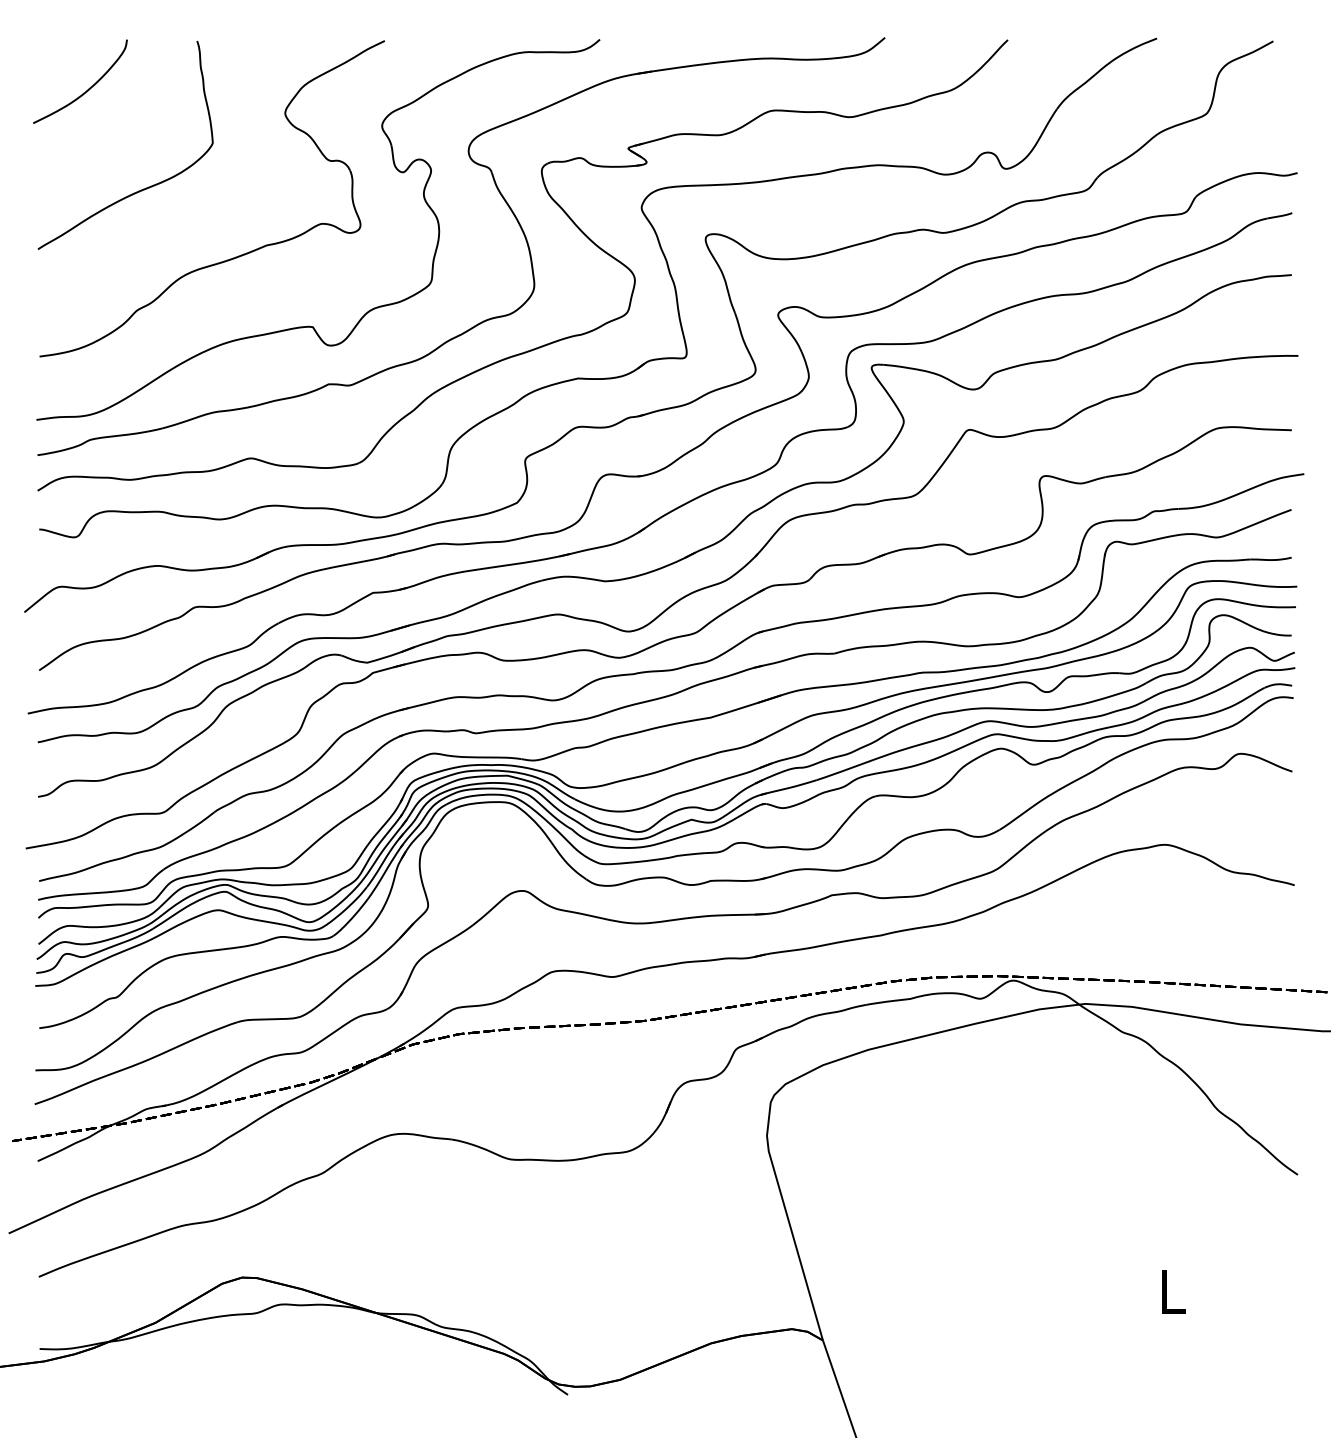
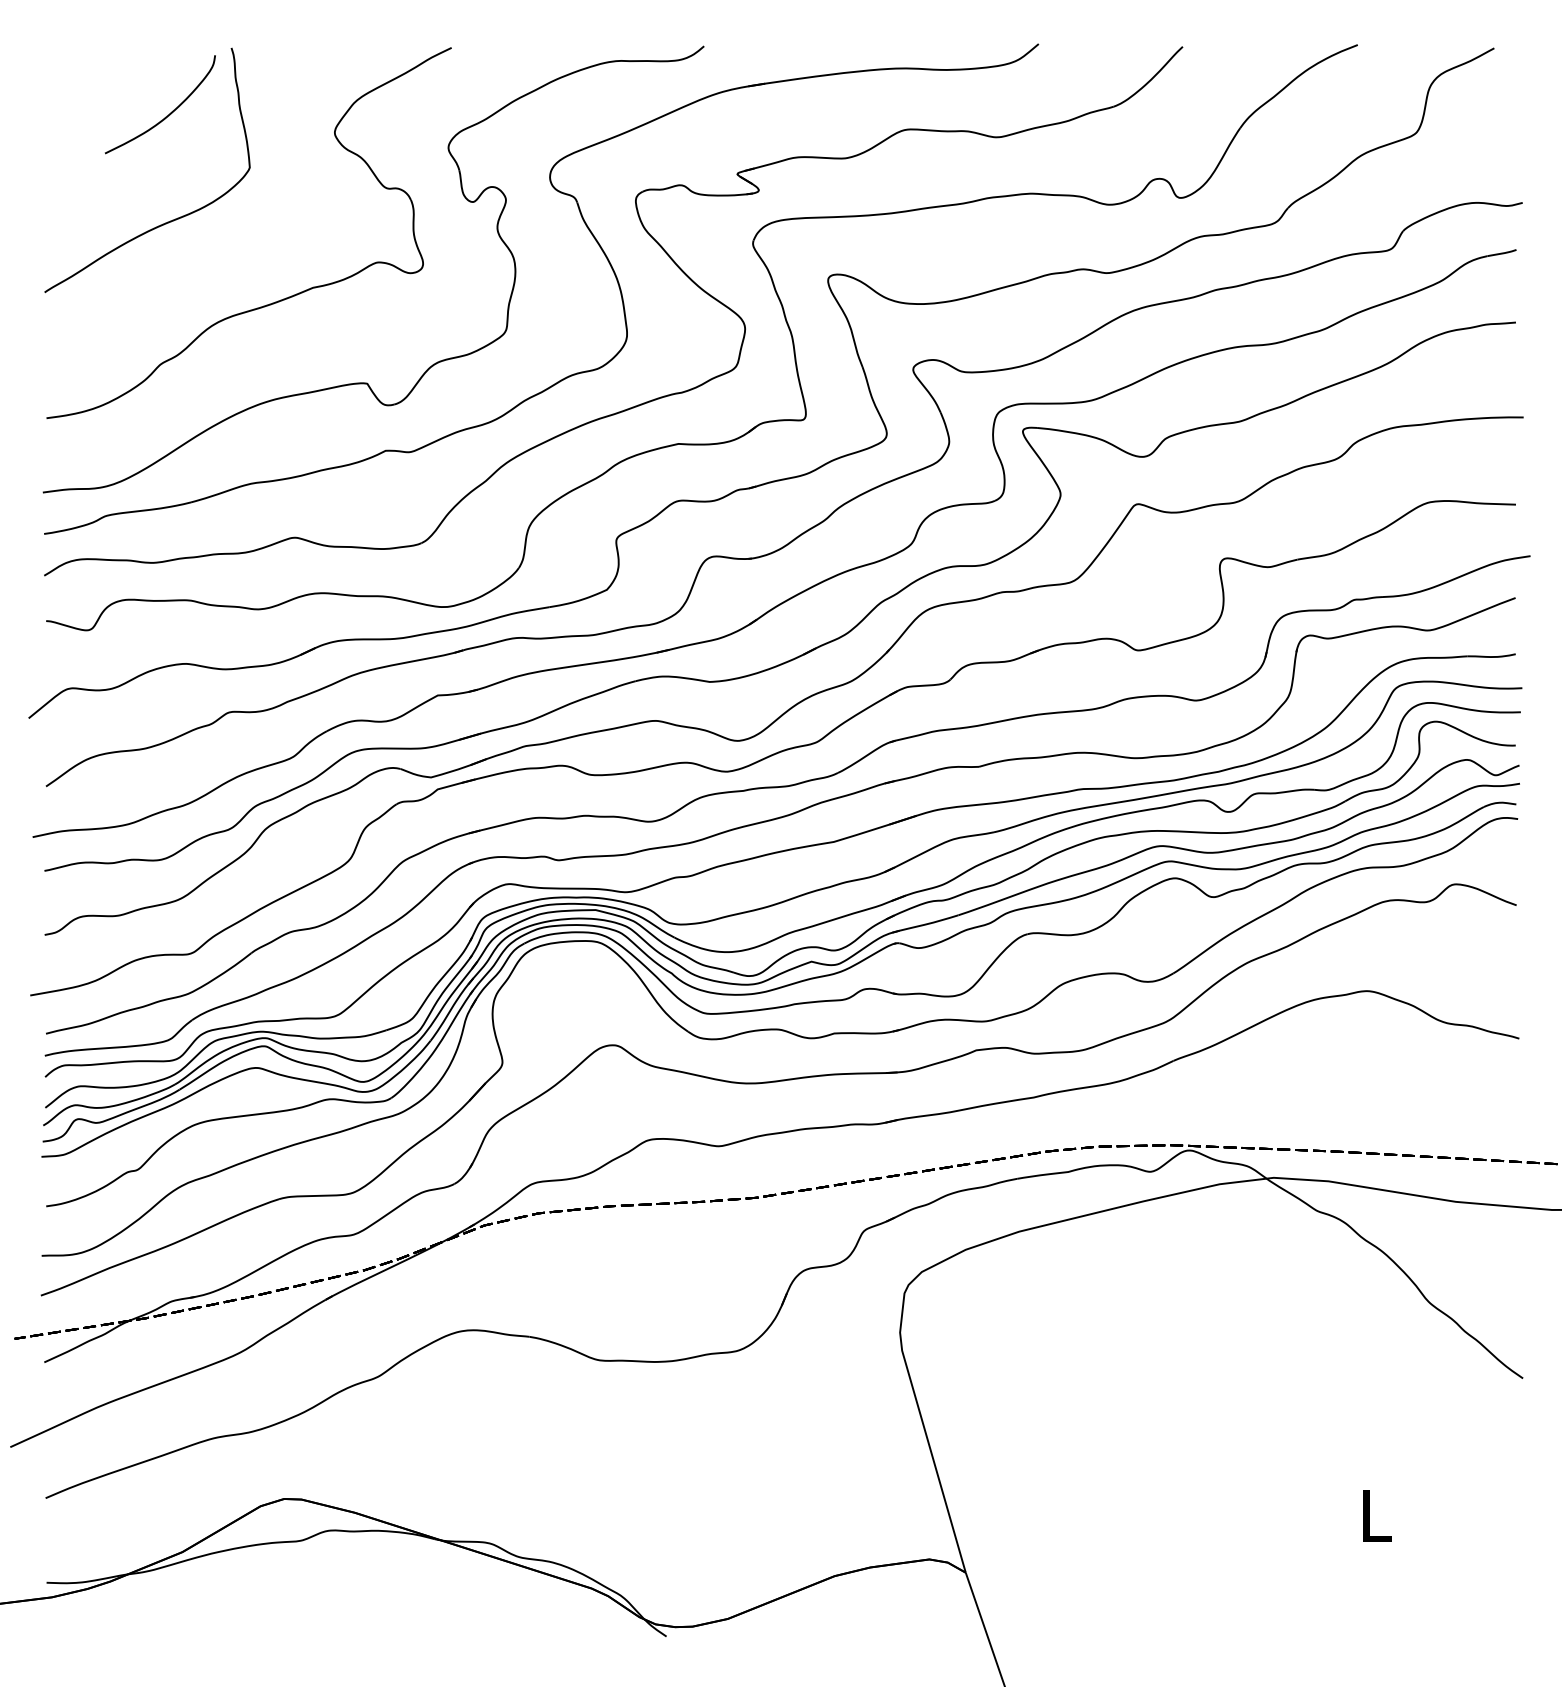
curve: (84, 91) -> (165, 116), moved

